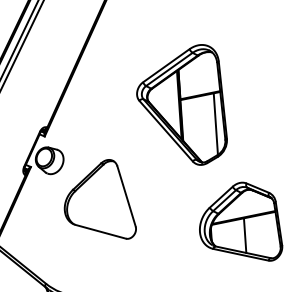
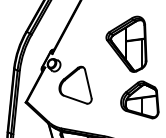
part: (181, 104) -> (126, 43), moved

